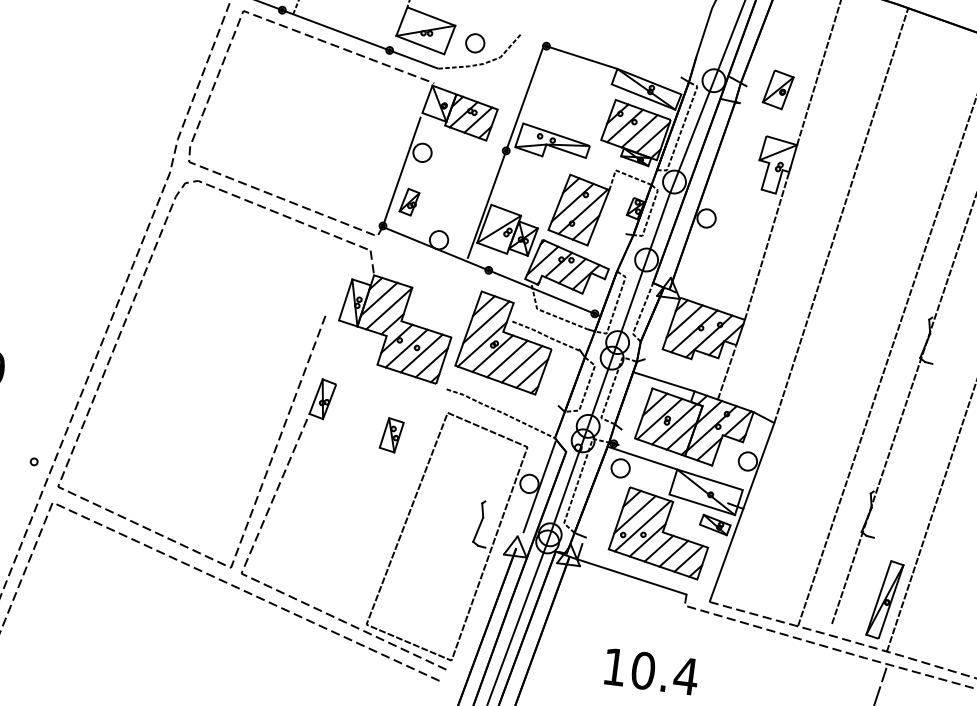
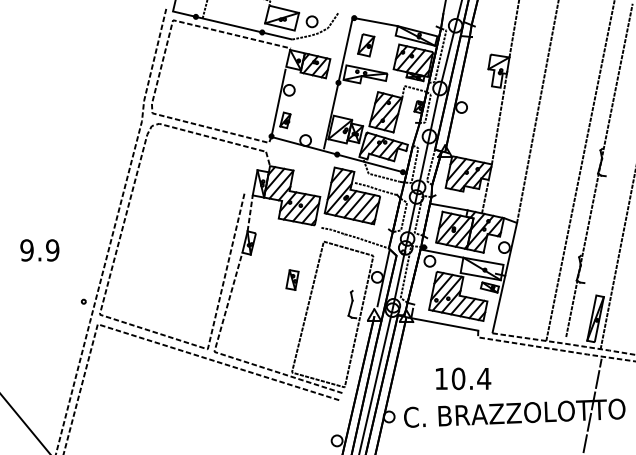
part: (778, 90) -> (366, 45), moved
line: (329, 349) -> (249, 213), added
part: (391, 434) -> (292, 279), moved

